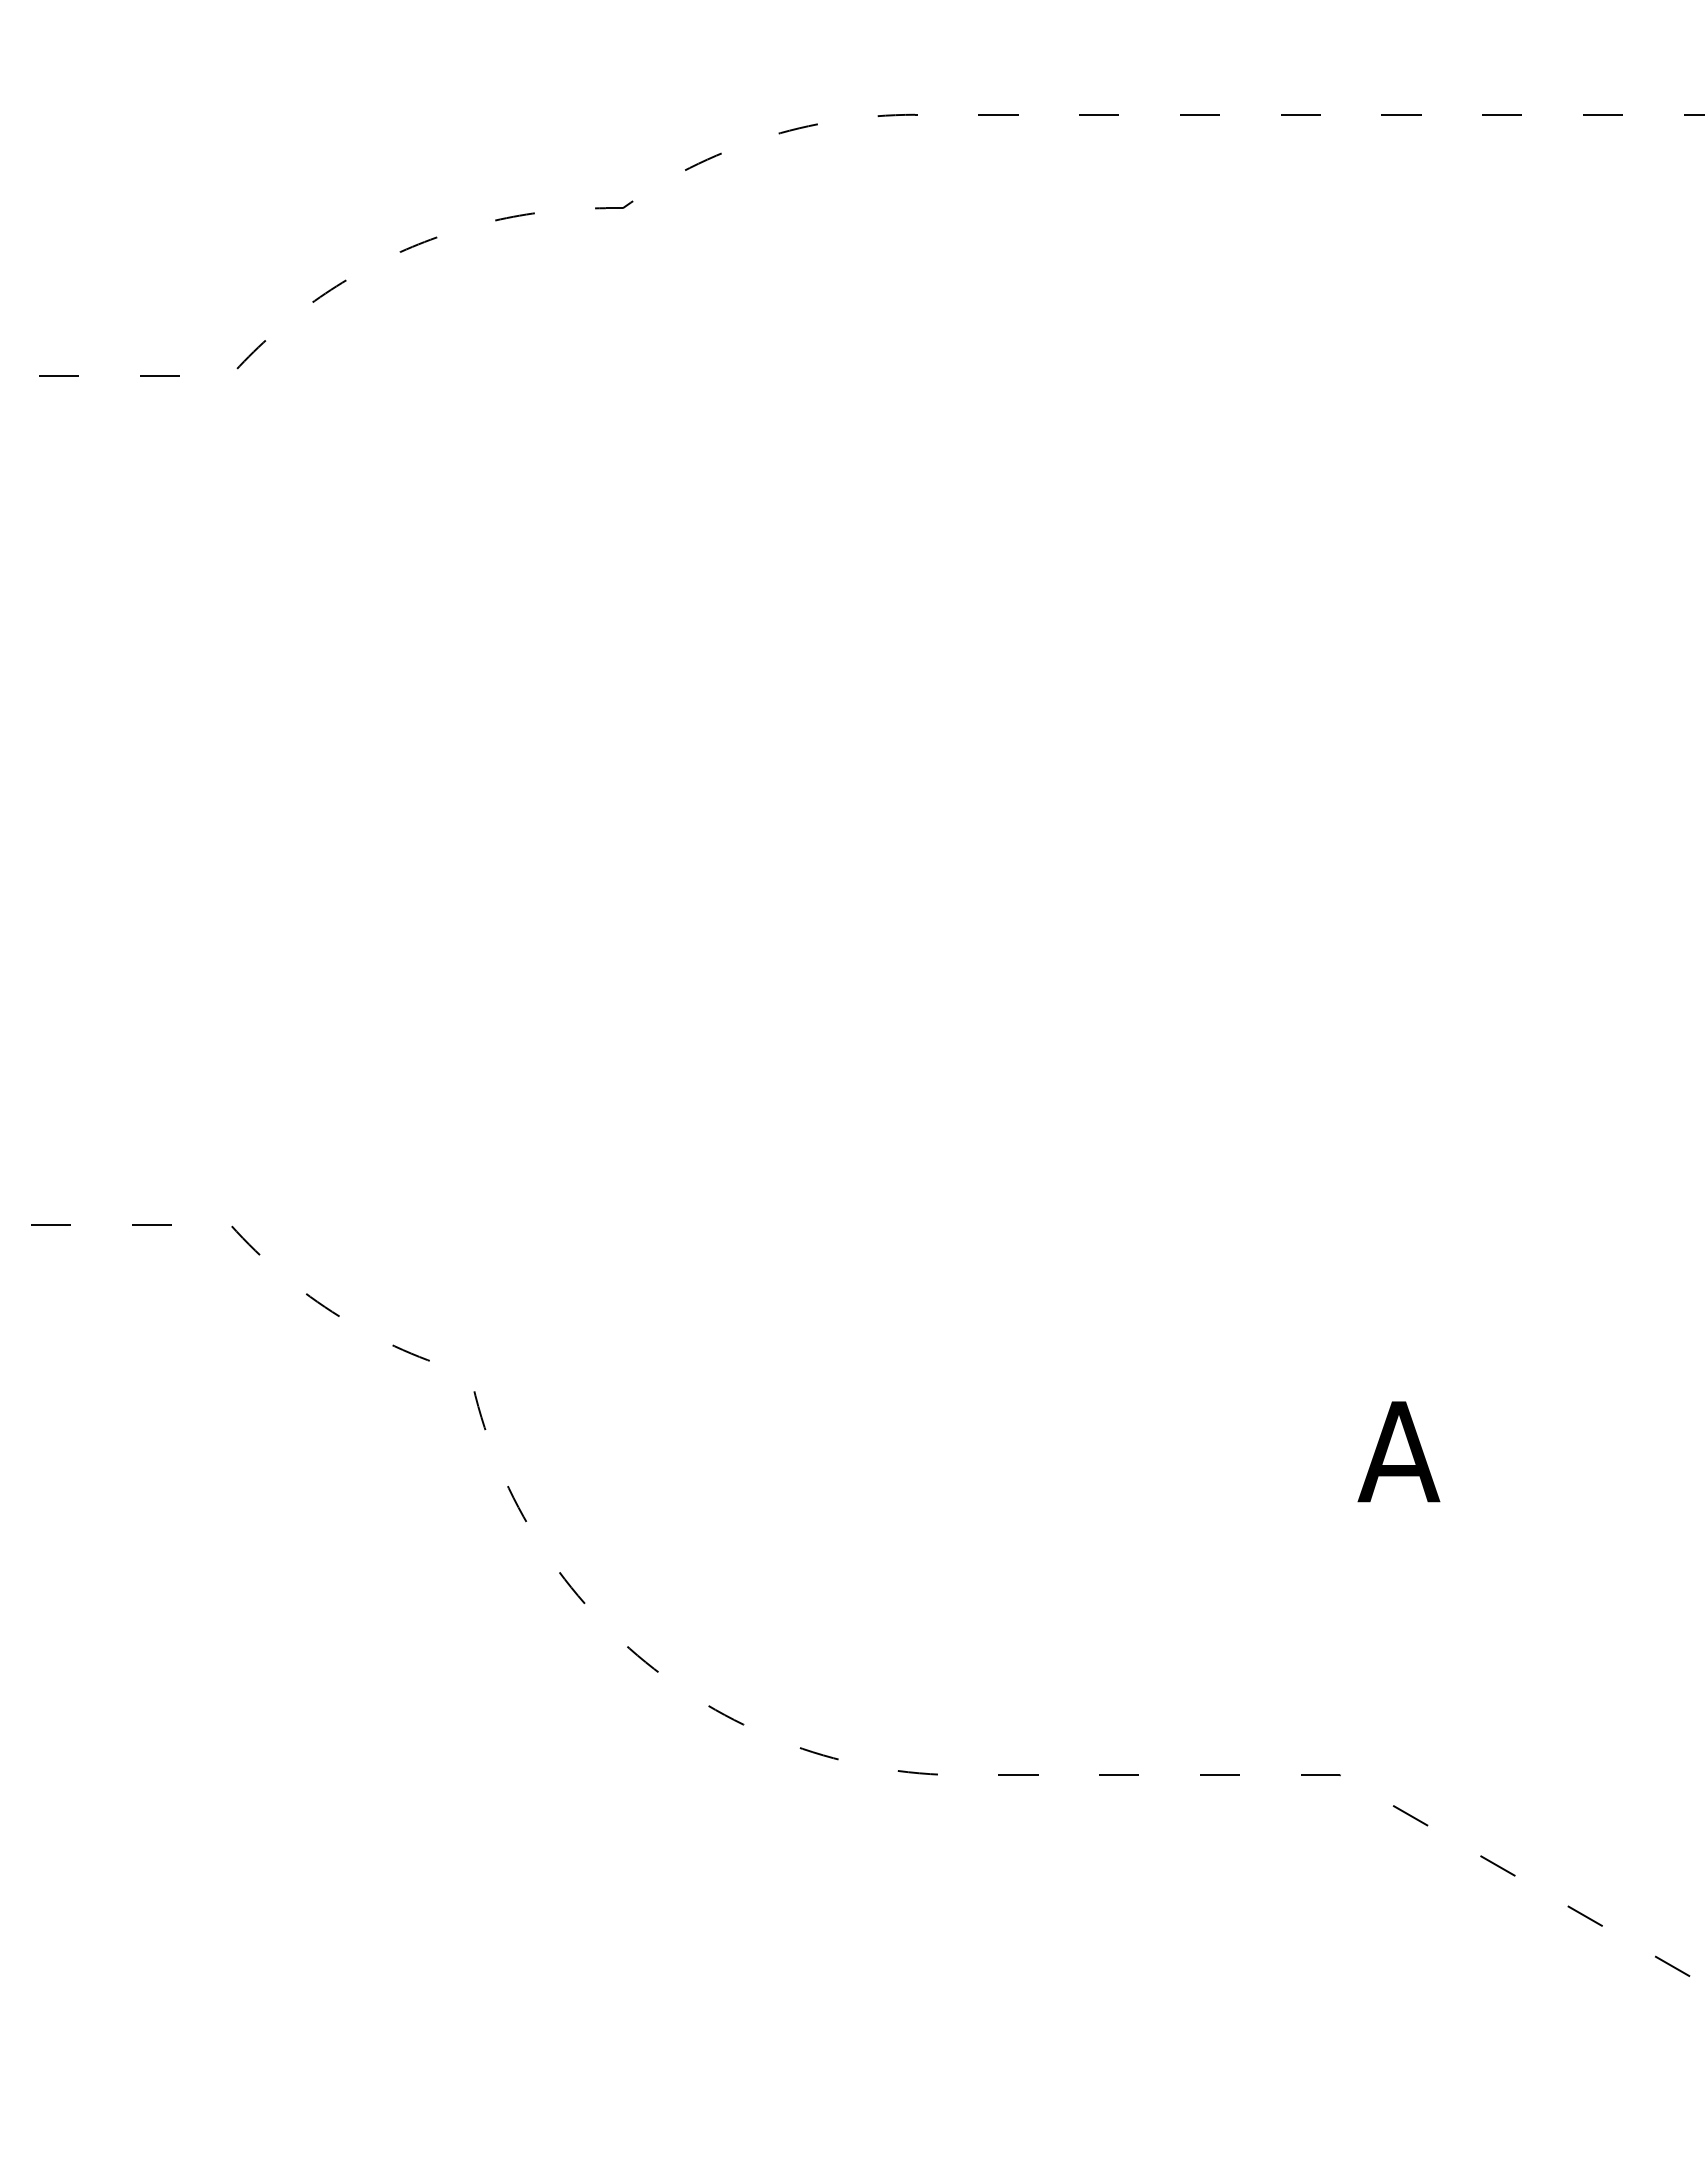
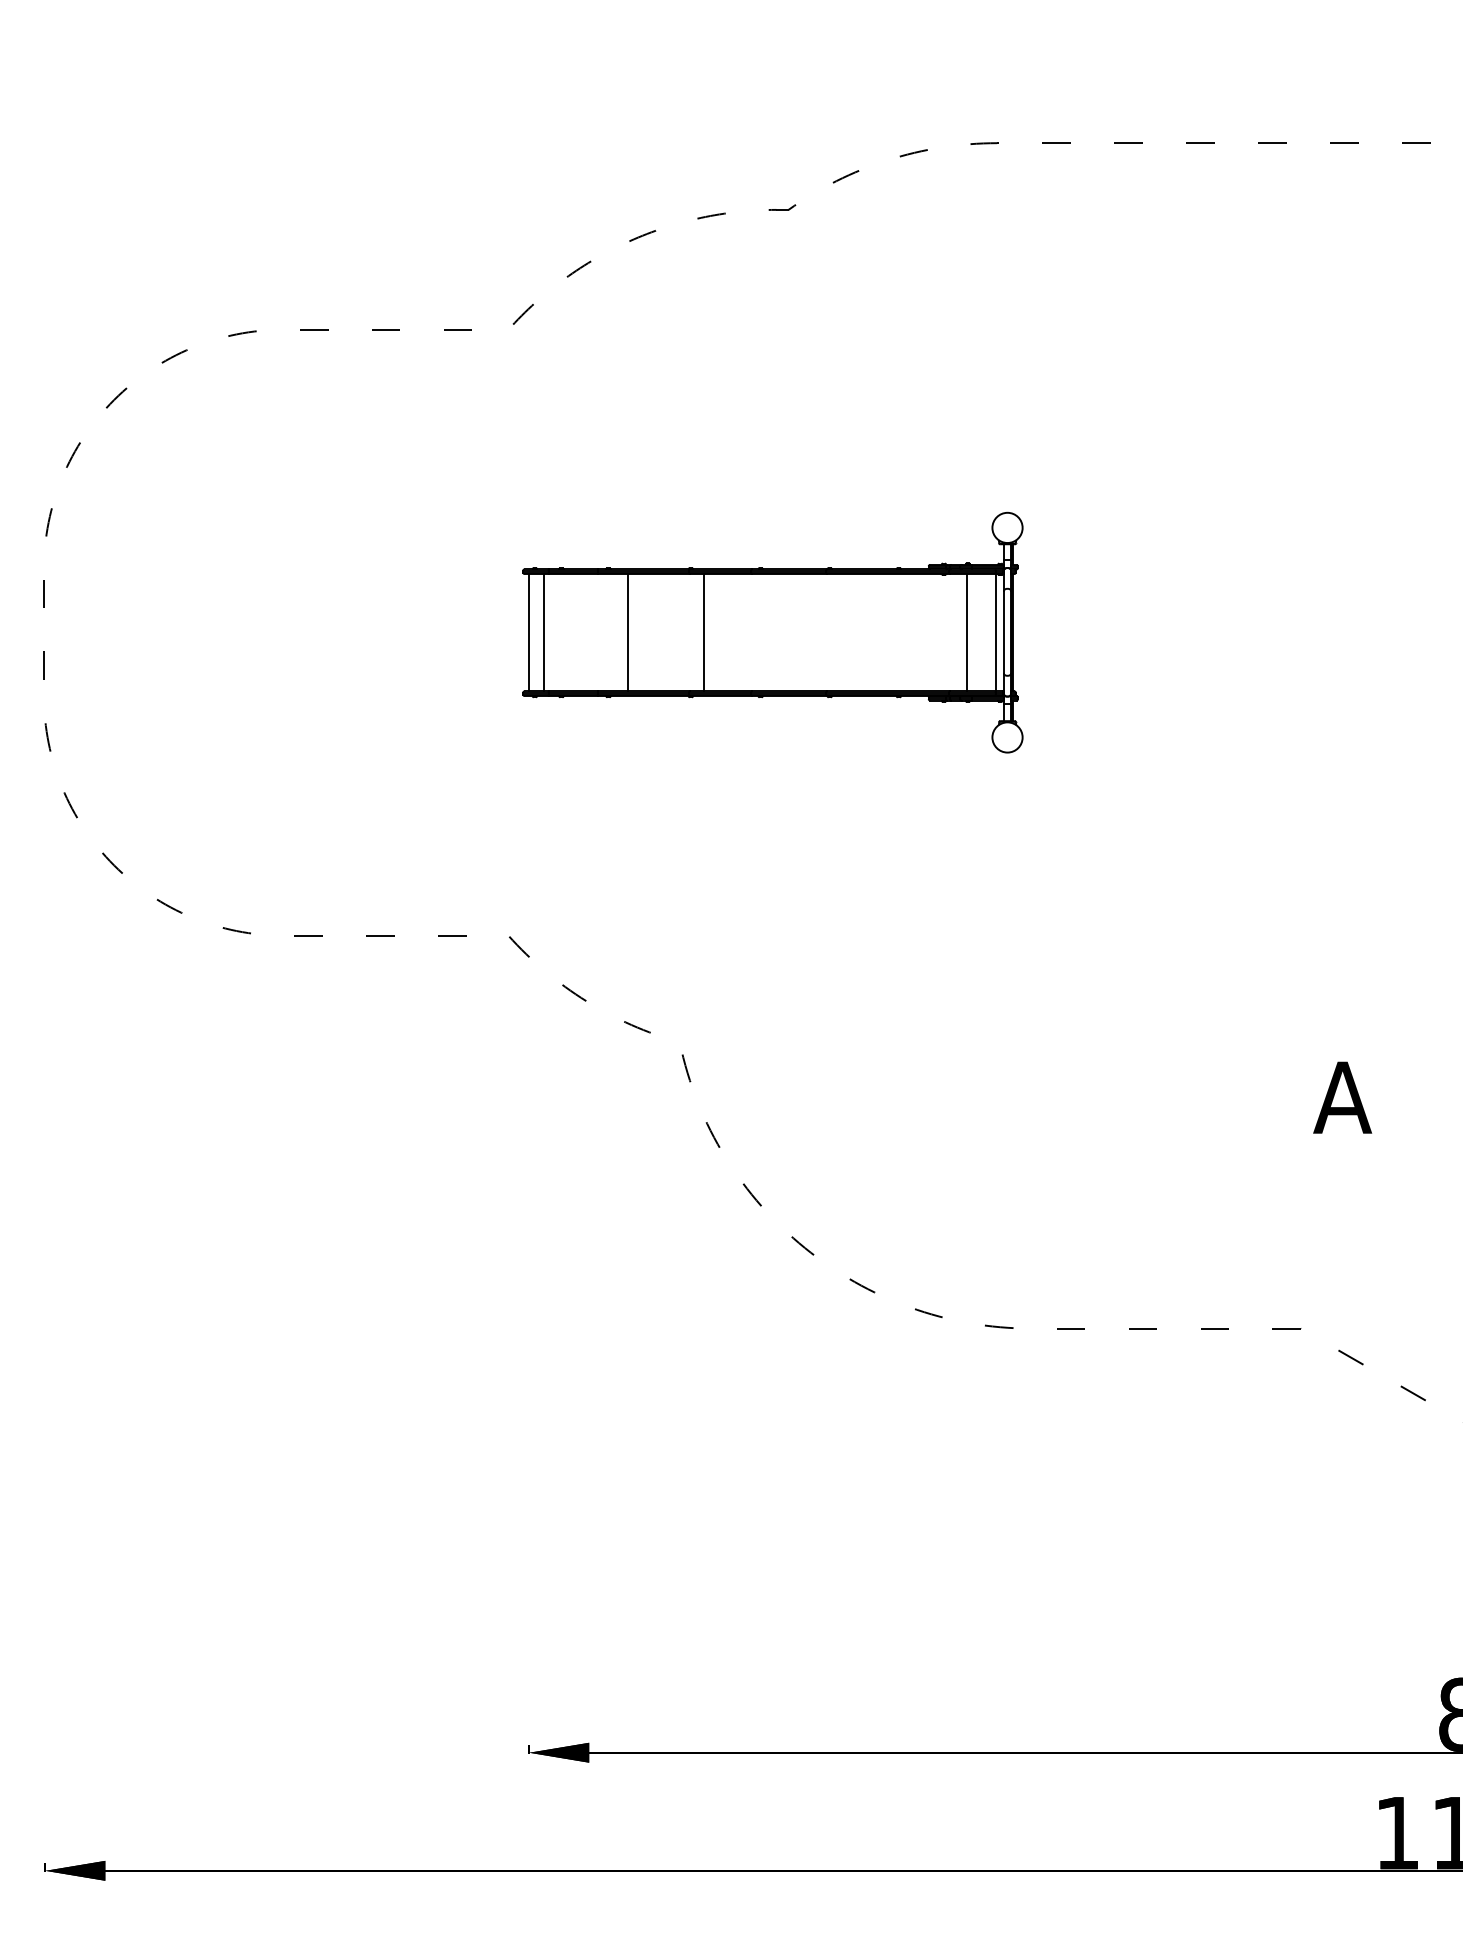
part: (600, 800) -> (772, 632), added

